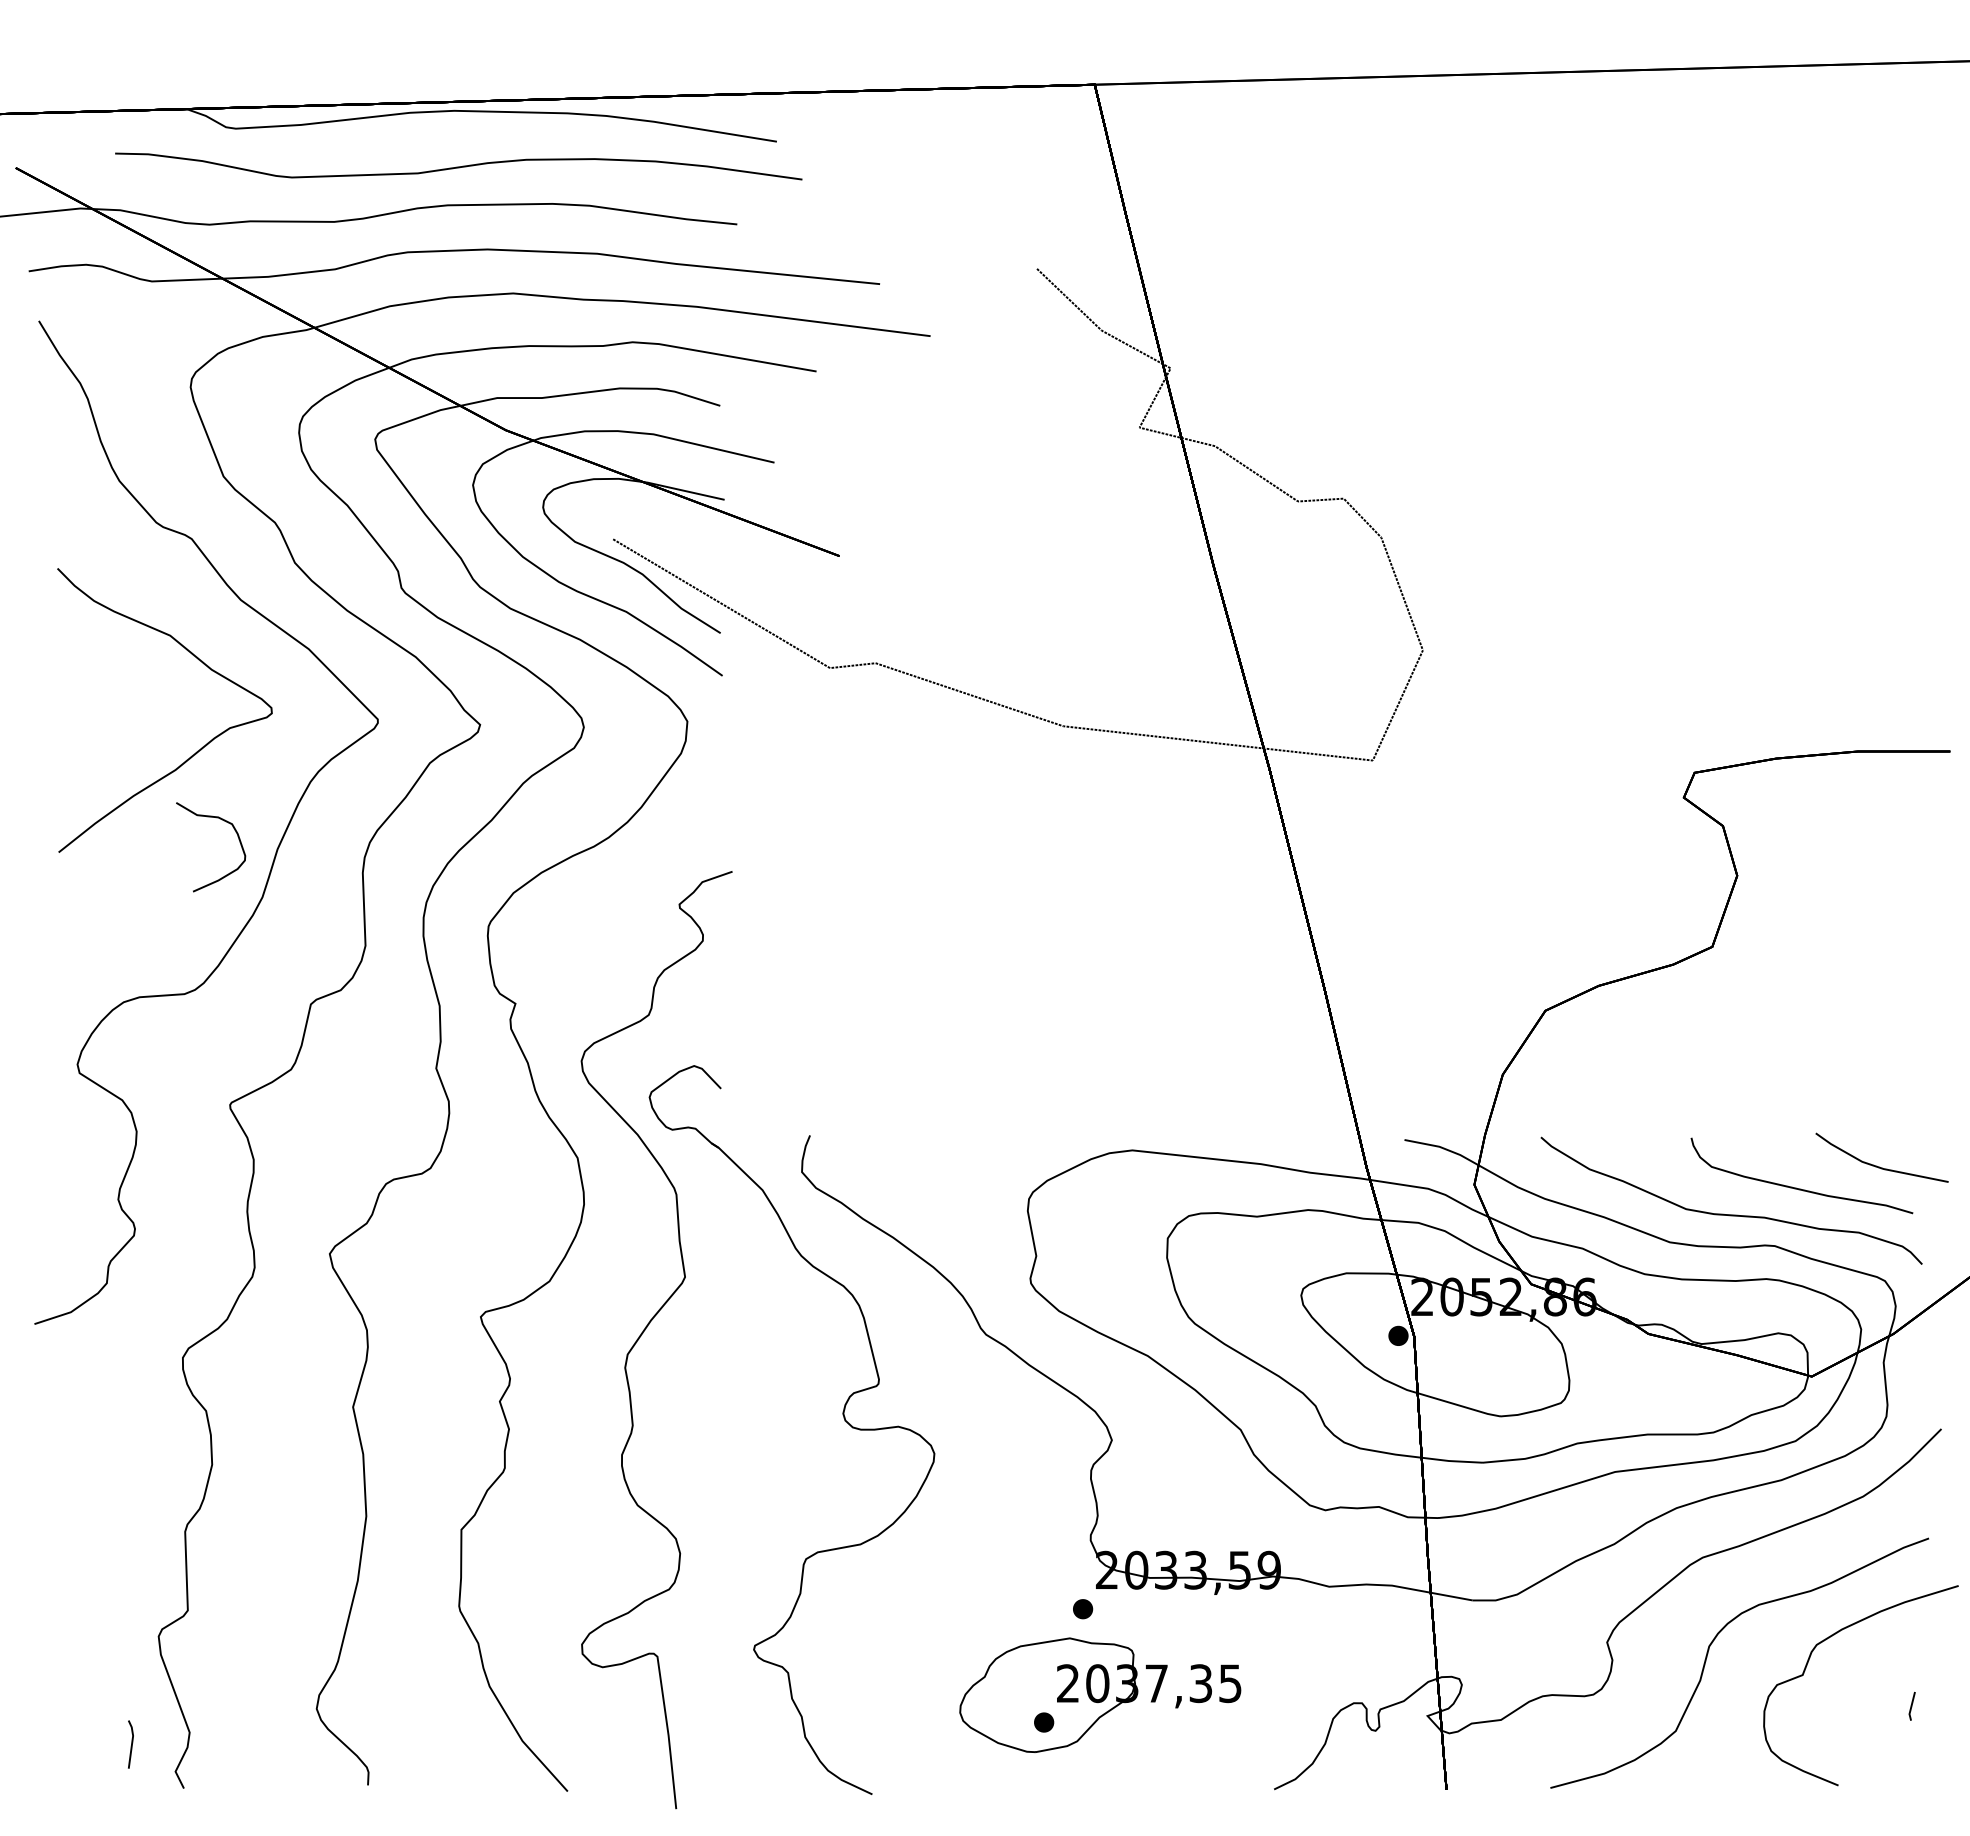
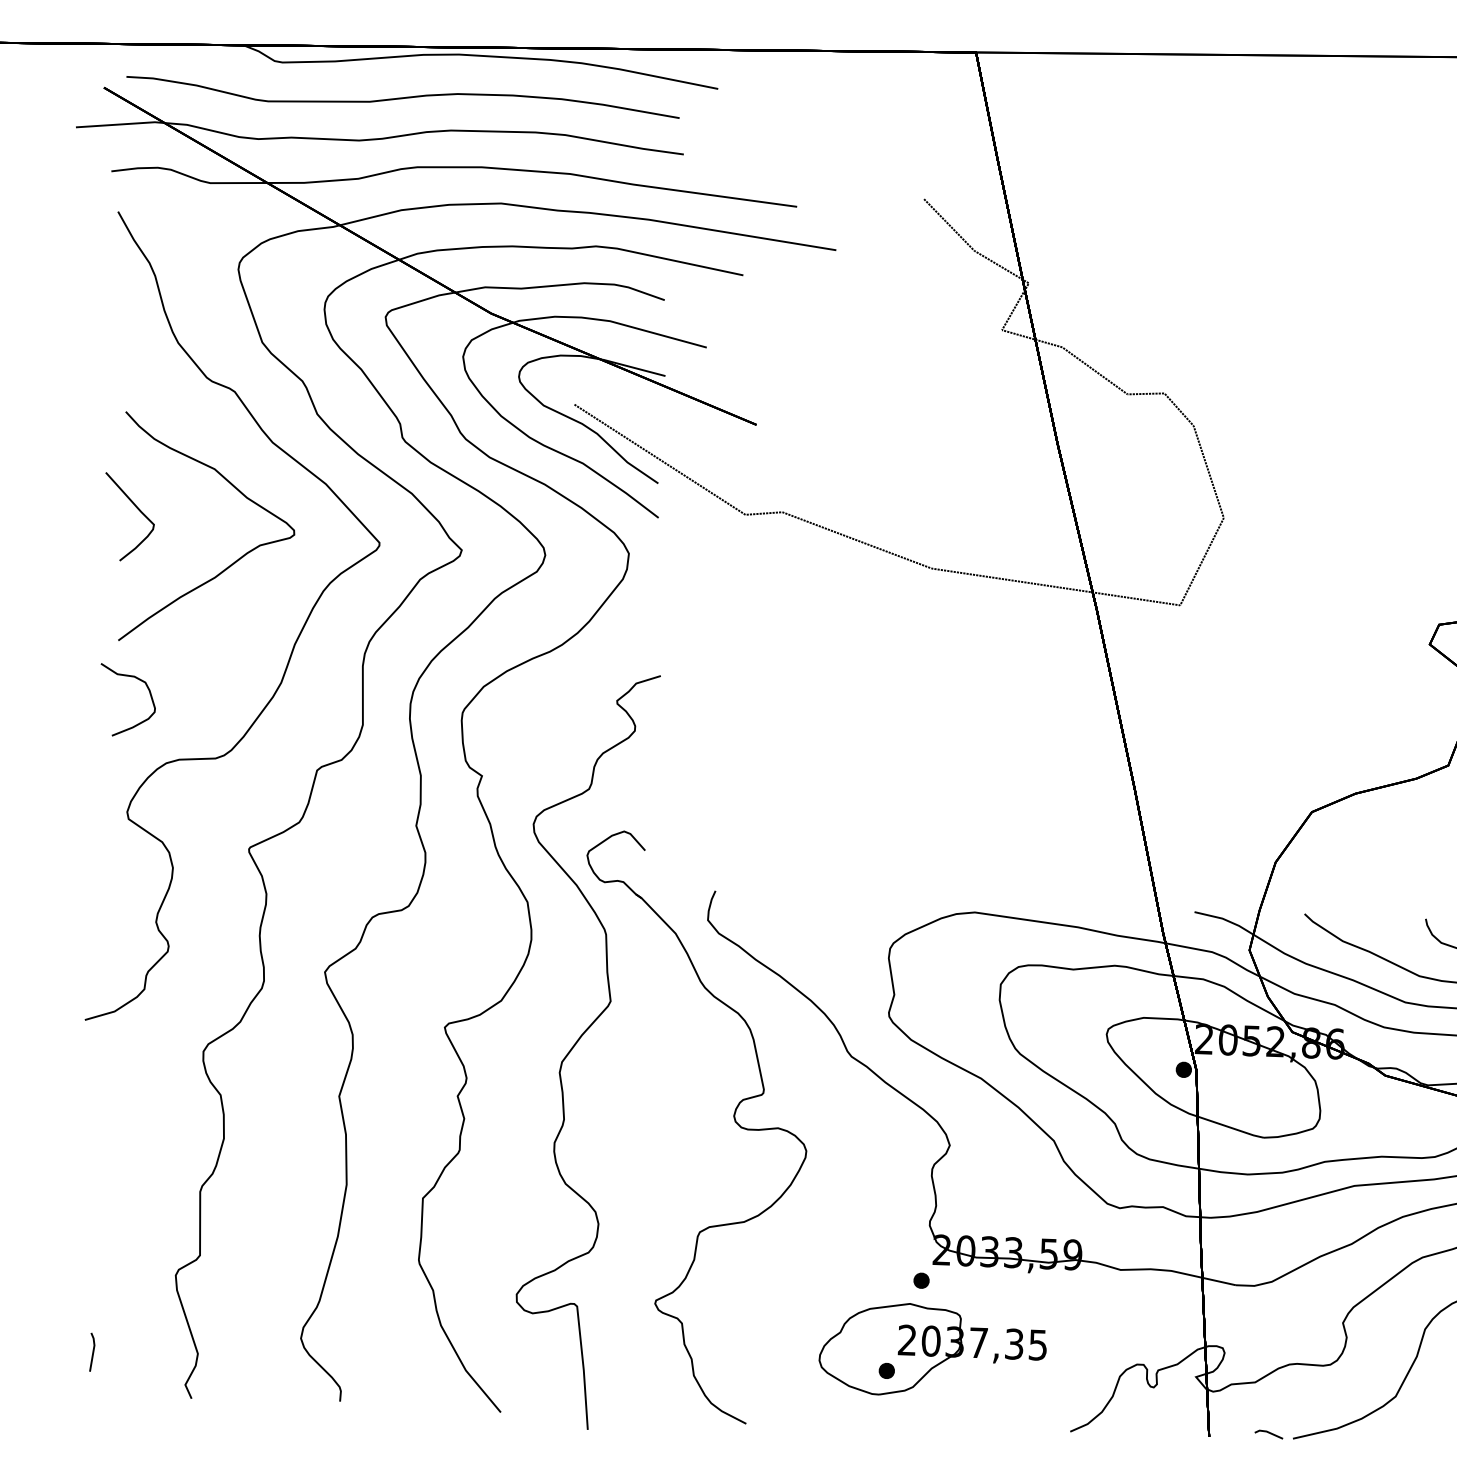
curve: (458, 166) -> (402, 97), moved
curve: (76, 688) -> (137, 508), added
curve: (238, 839) -> (150, 695), moved
line: (131, 1744) -> (92, 1352), moved
line: (1520, 1782) -> (1269, 1433), added

